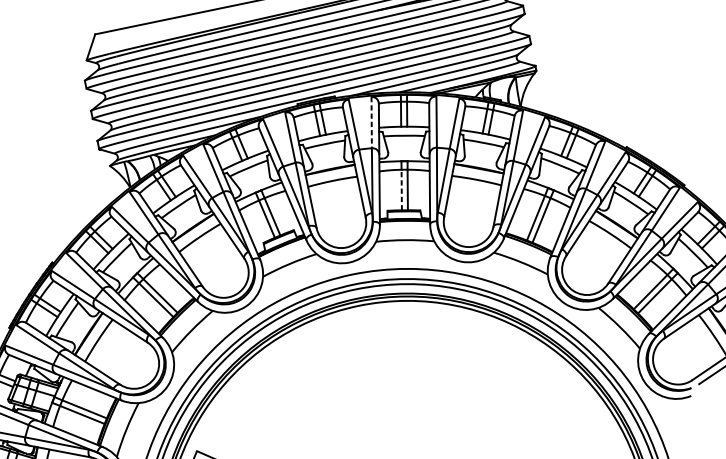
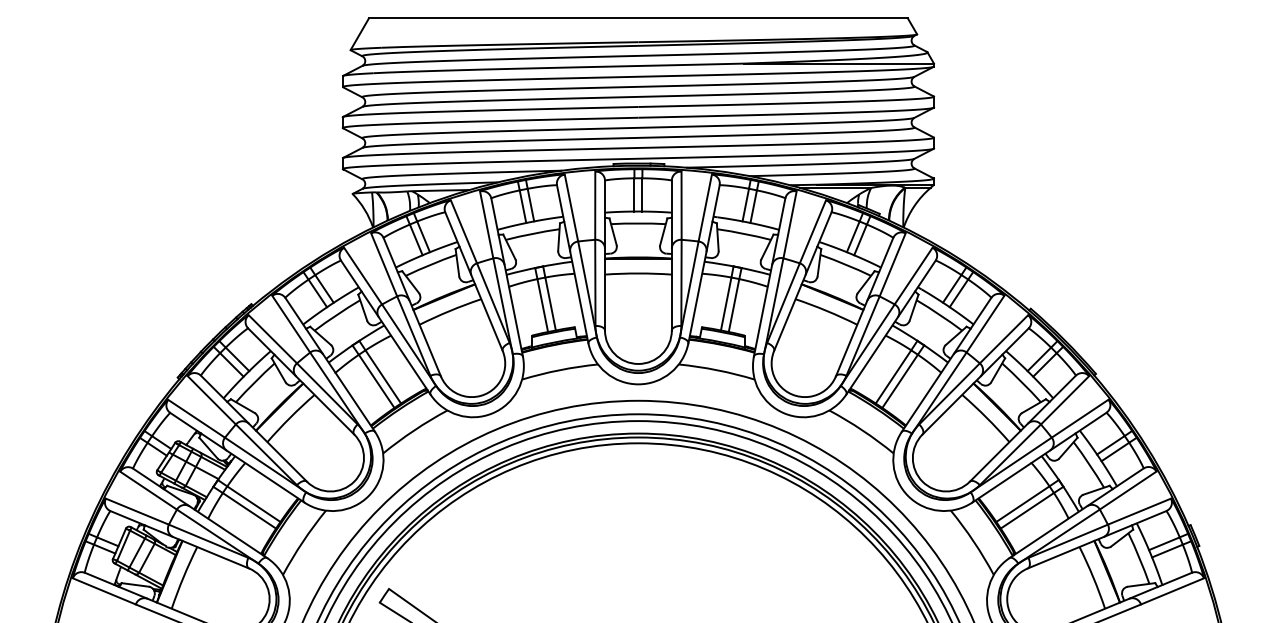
line: (371, 122) -> (705, 208), dashed -> solid
line: (402, 190) -> (726, 304), dashed -> solid

